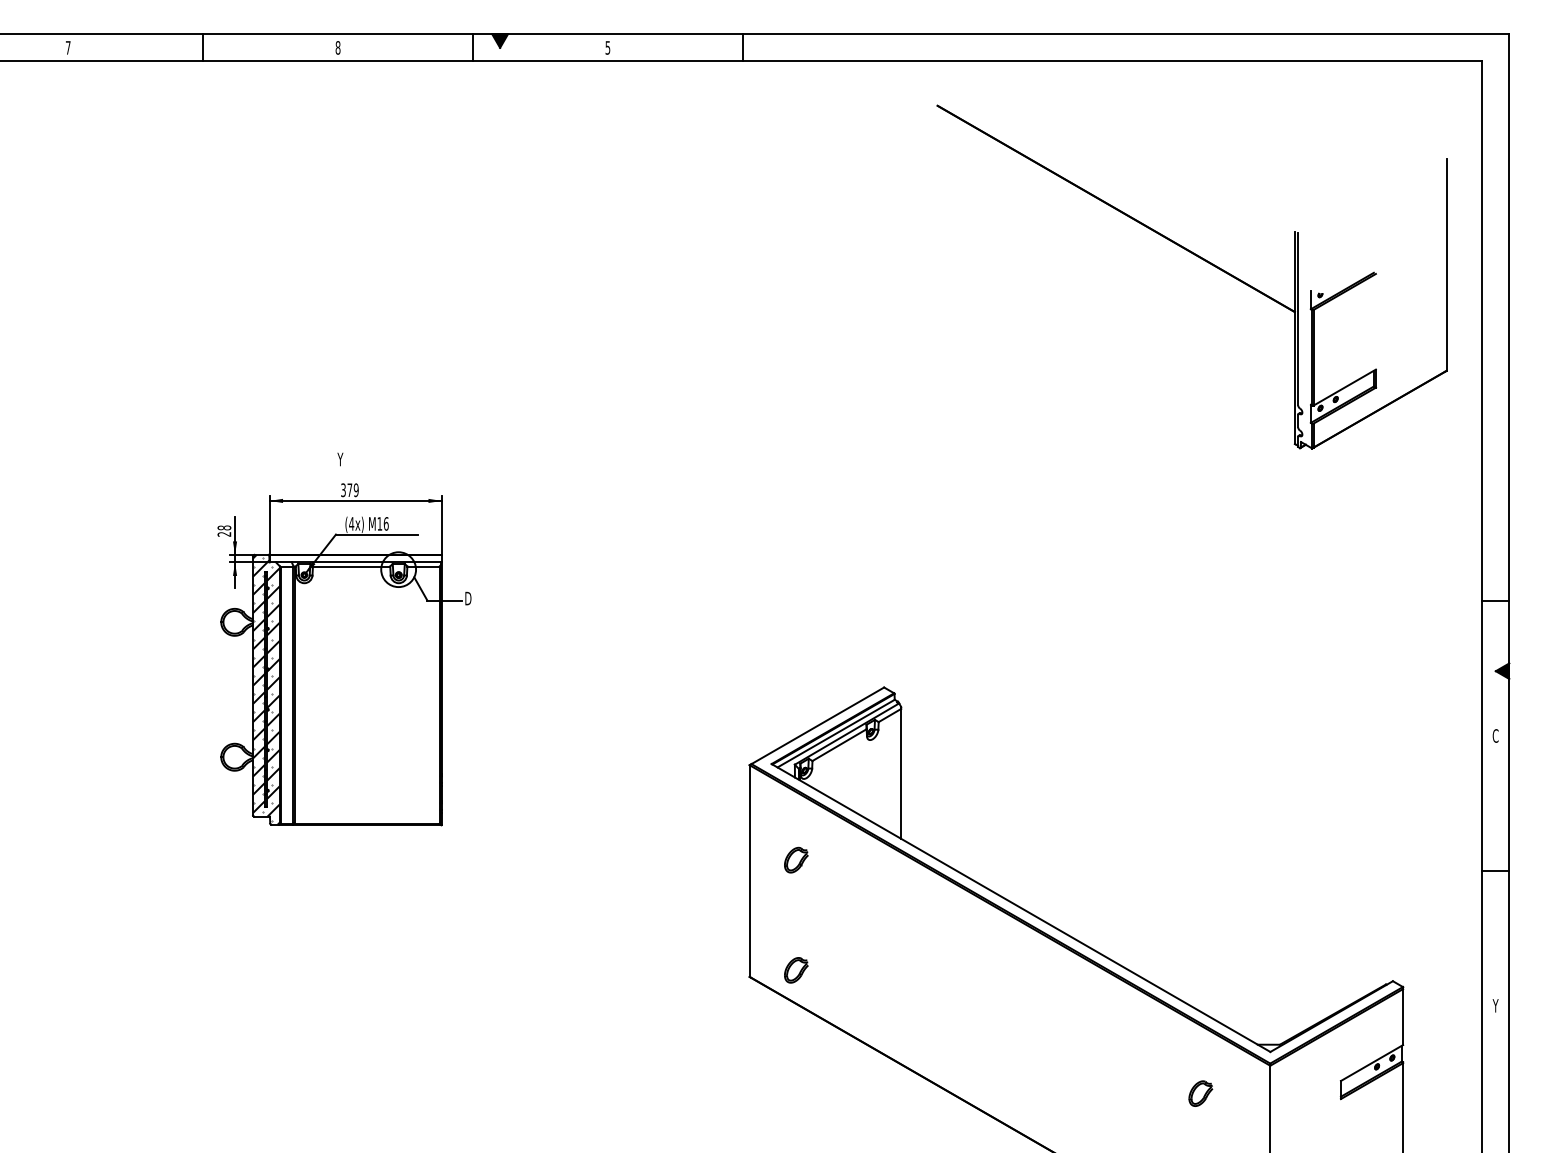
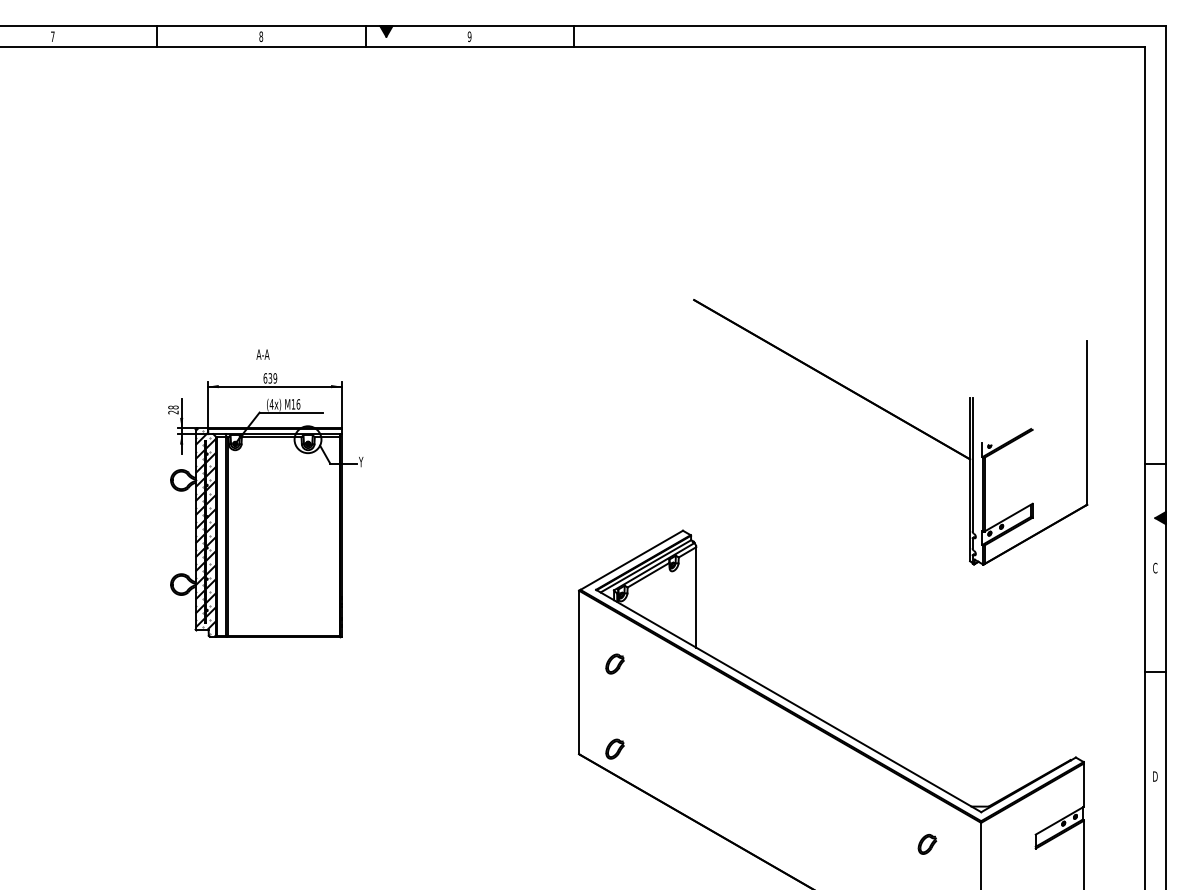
text: (607, 47) -> (469, 36), 5 -> 9
part: (1199, 258) -> (896, 417), moved
text: (340, 459) -> (263, 354), Y -> A-A
text: (346, 490) -> (267, 378), 379 -> 639
text: (467, 598) -> (361, 461), D -> Y
text: (1495, 1005) -> (1155, 776), Y -> D

